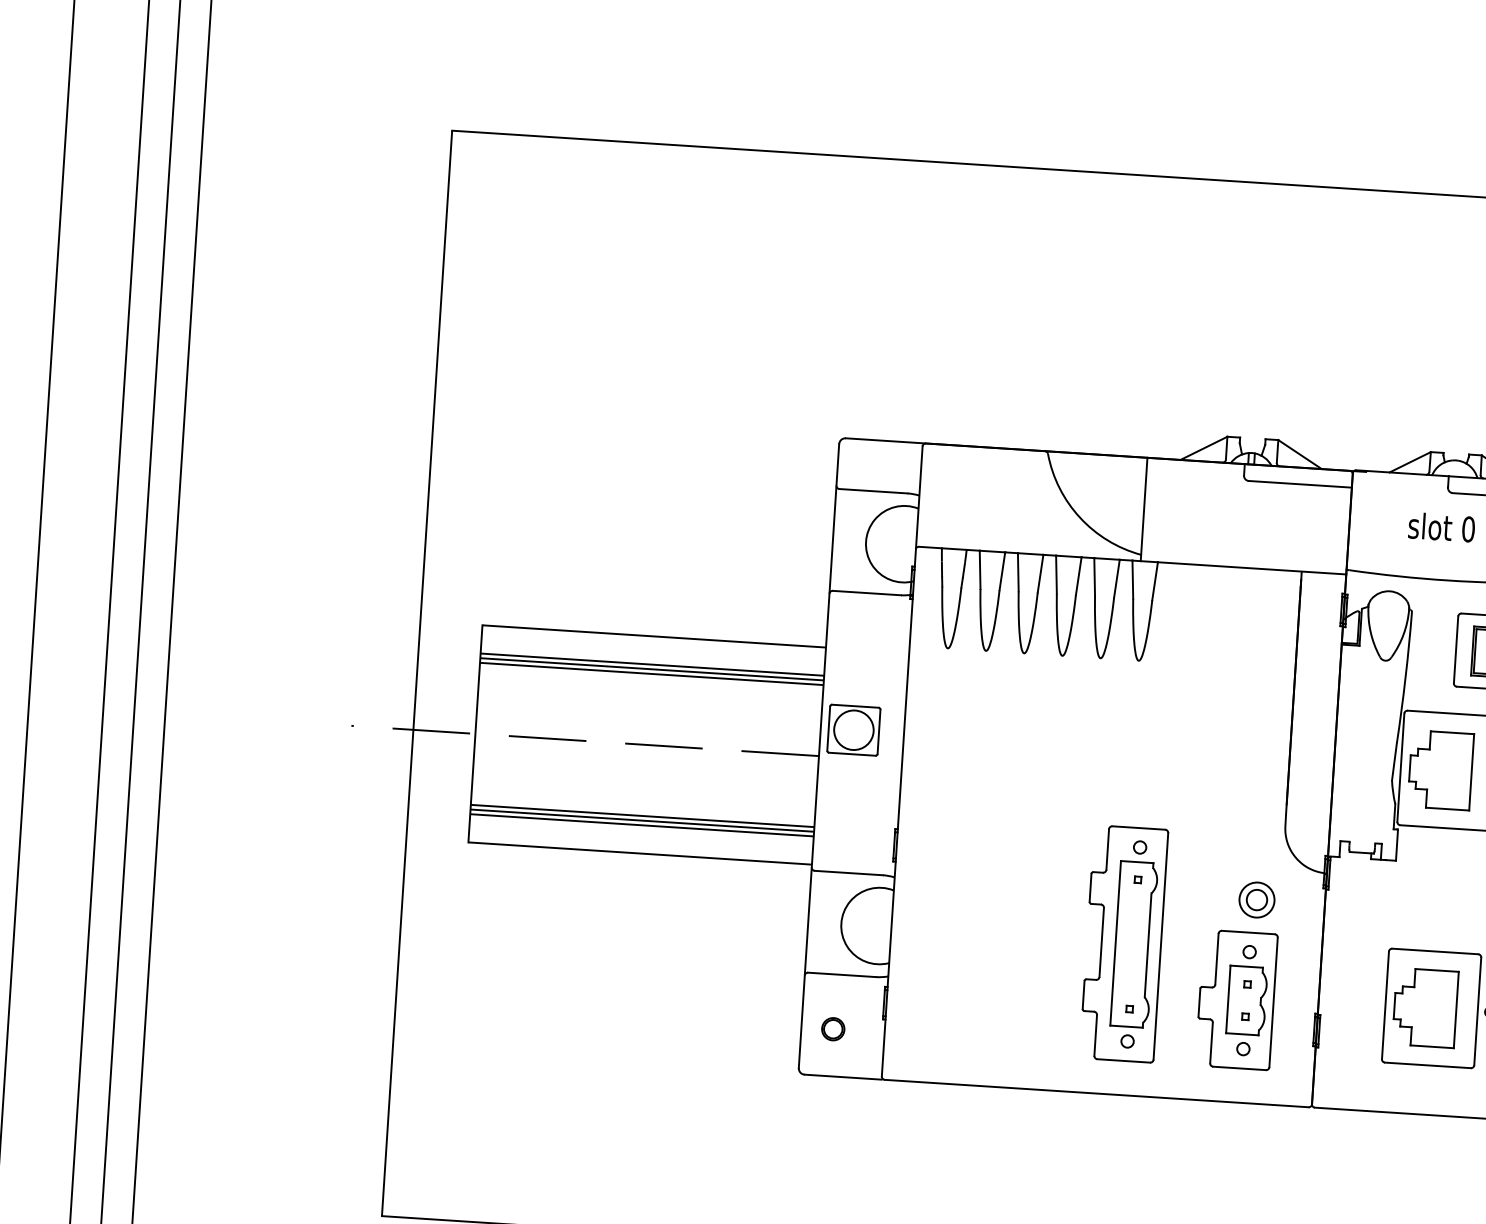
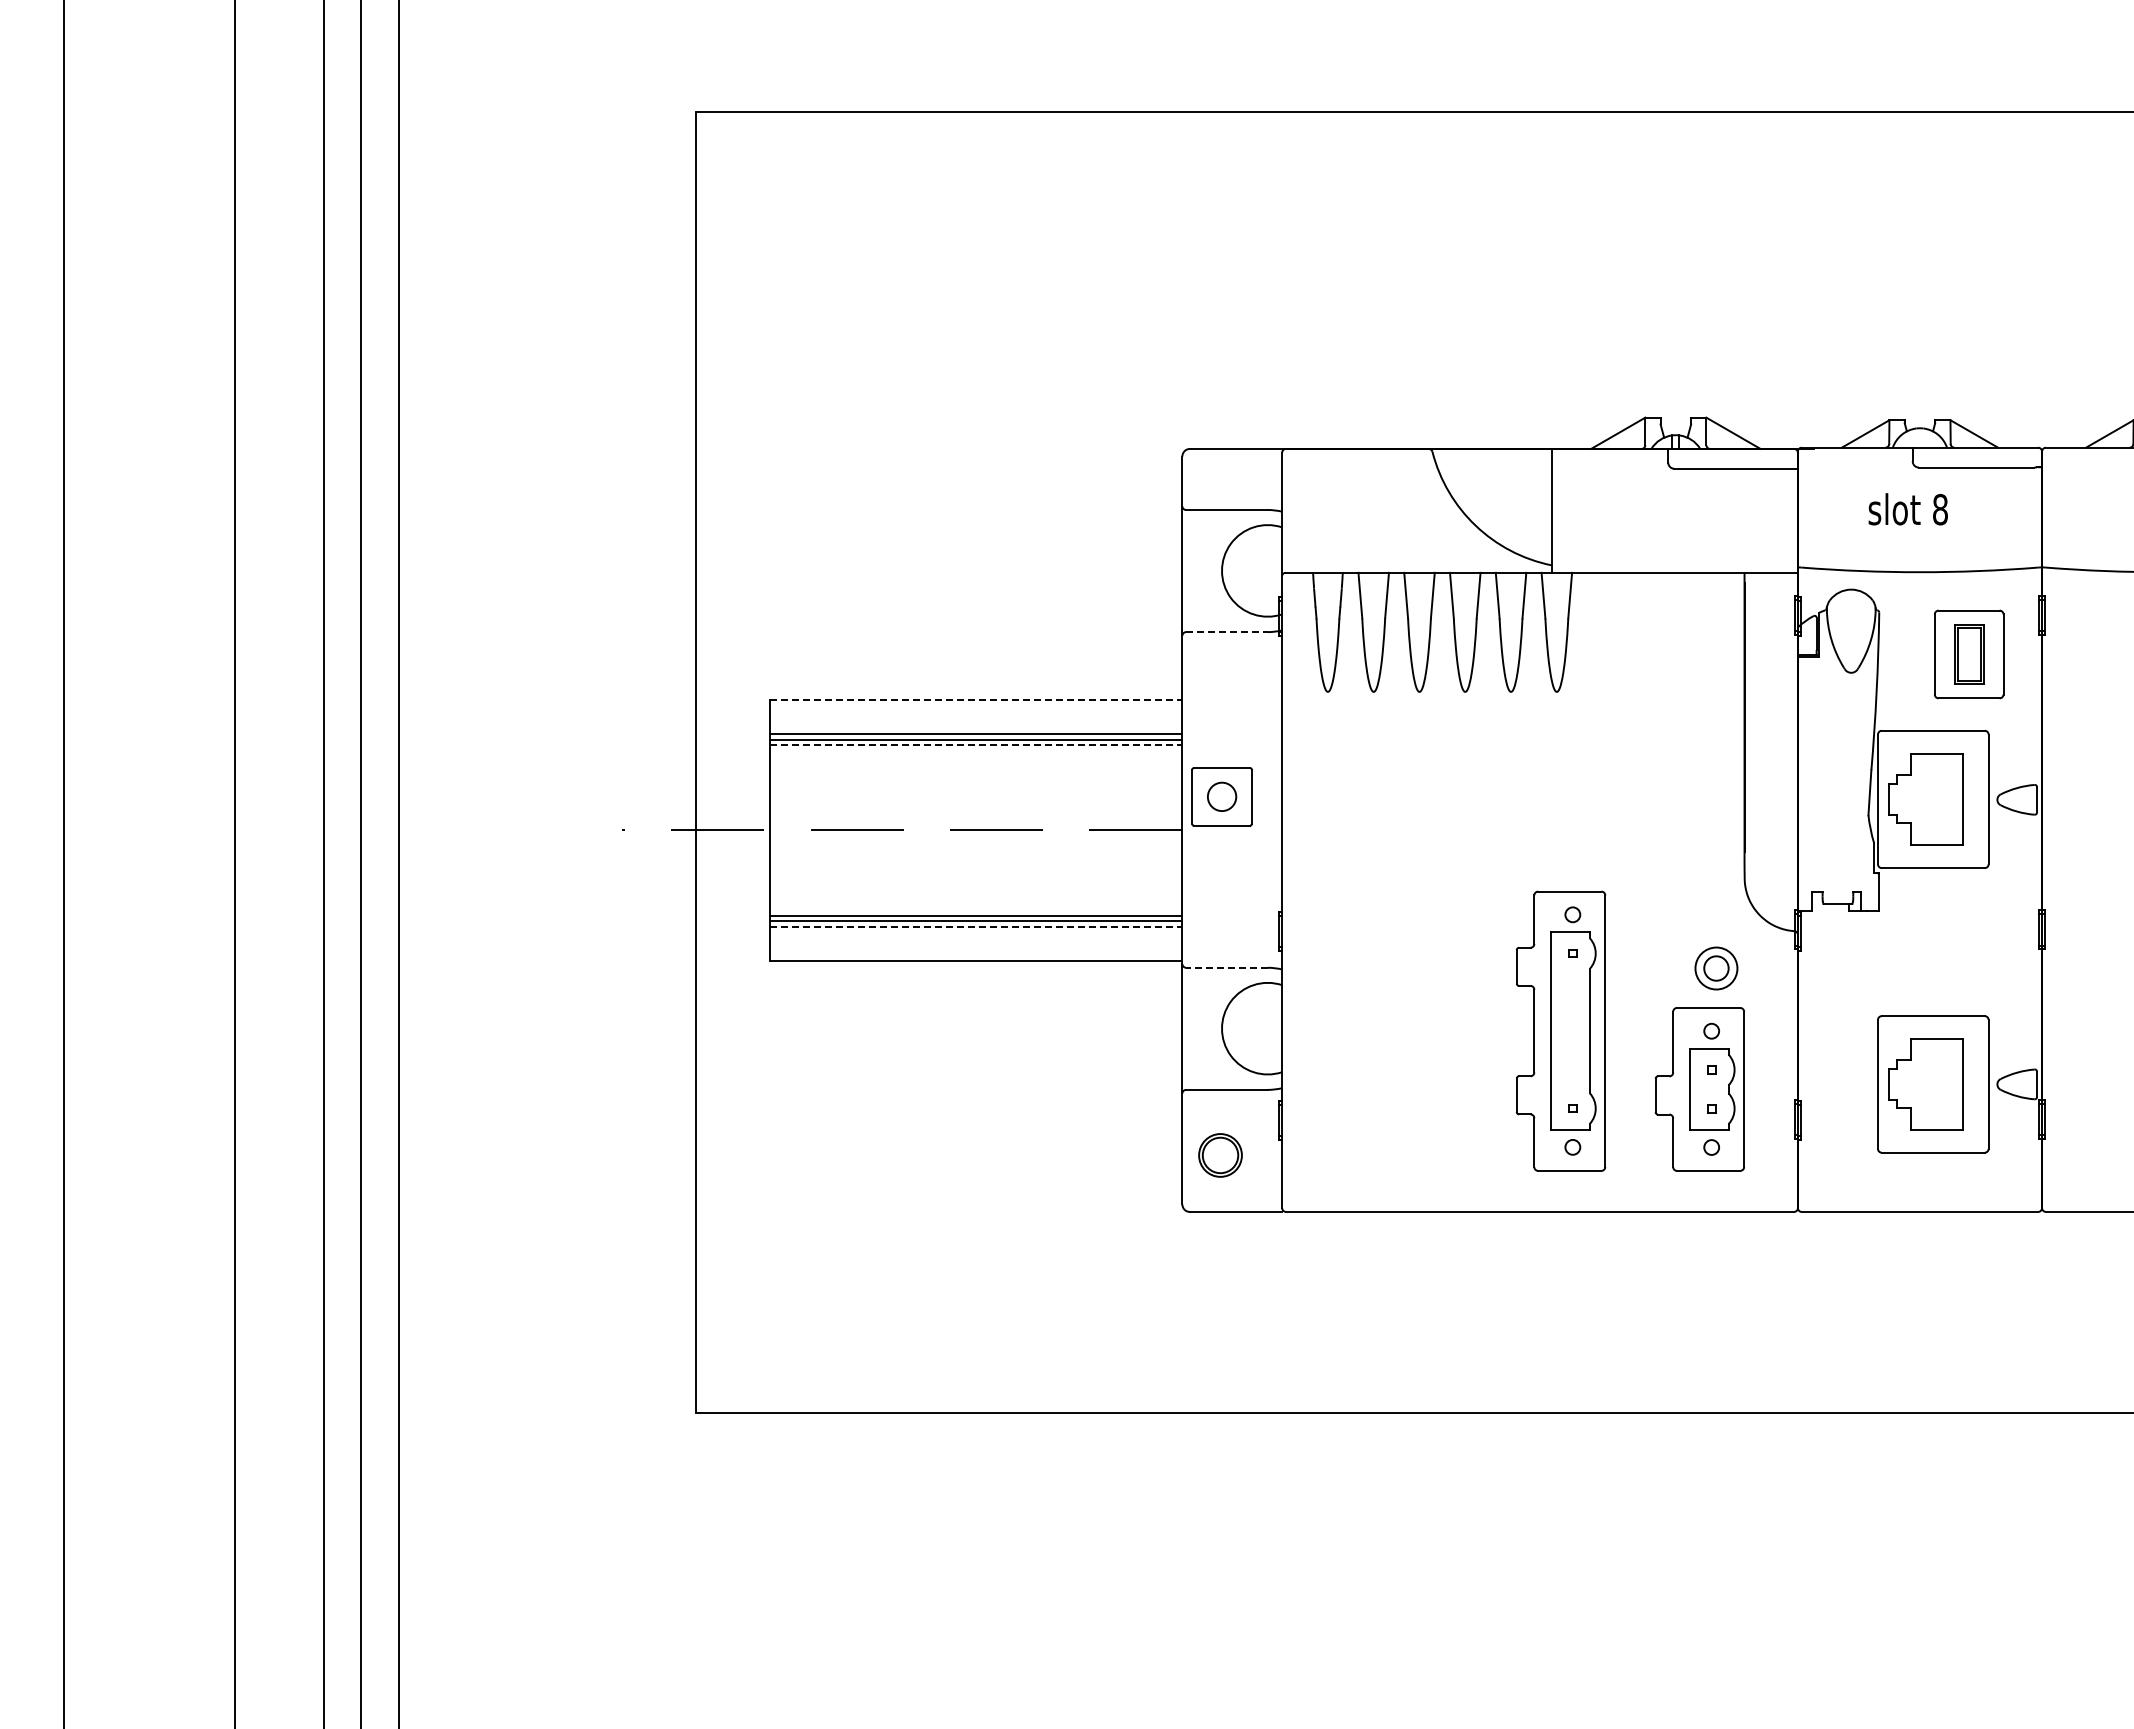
text: (1468, 529) -> (1940, 509), 0 -> 8
line: (866, 593) -> (1226, 632), solid -> dashed
line: (654, 636) -> (976, 700), solid -> dashed
line: (651, 674) -> (976, 745), solid -> dashed
circle: (853, 729) -> (1221, 796), size x0.6
line: (642, 825) -> (976, 926), solid -> dashed
line: (848, 872) -> (1226, 967), solid -> dashed
part: (833, 1029) -> (1220, 1155), size x1.6

